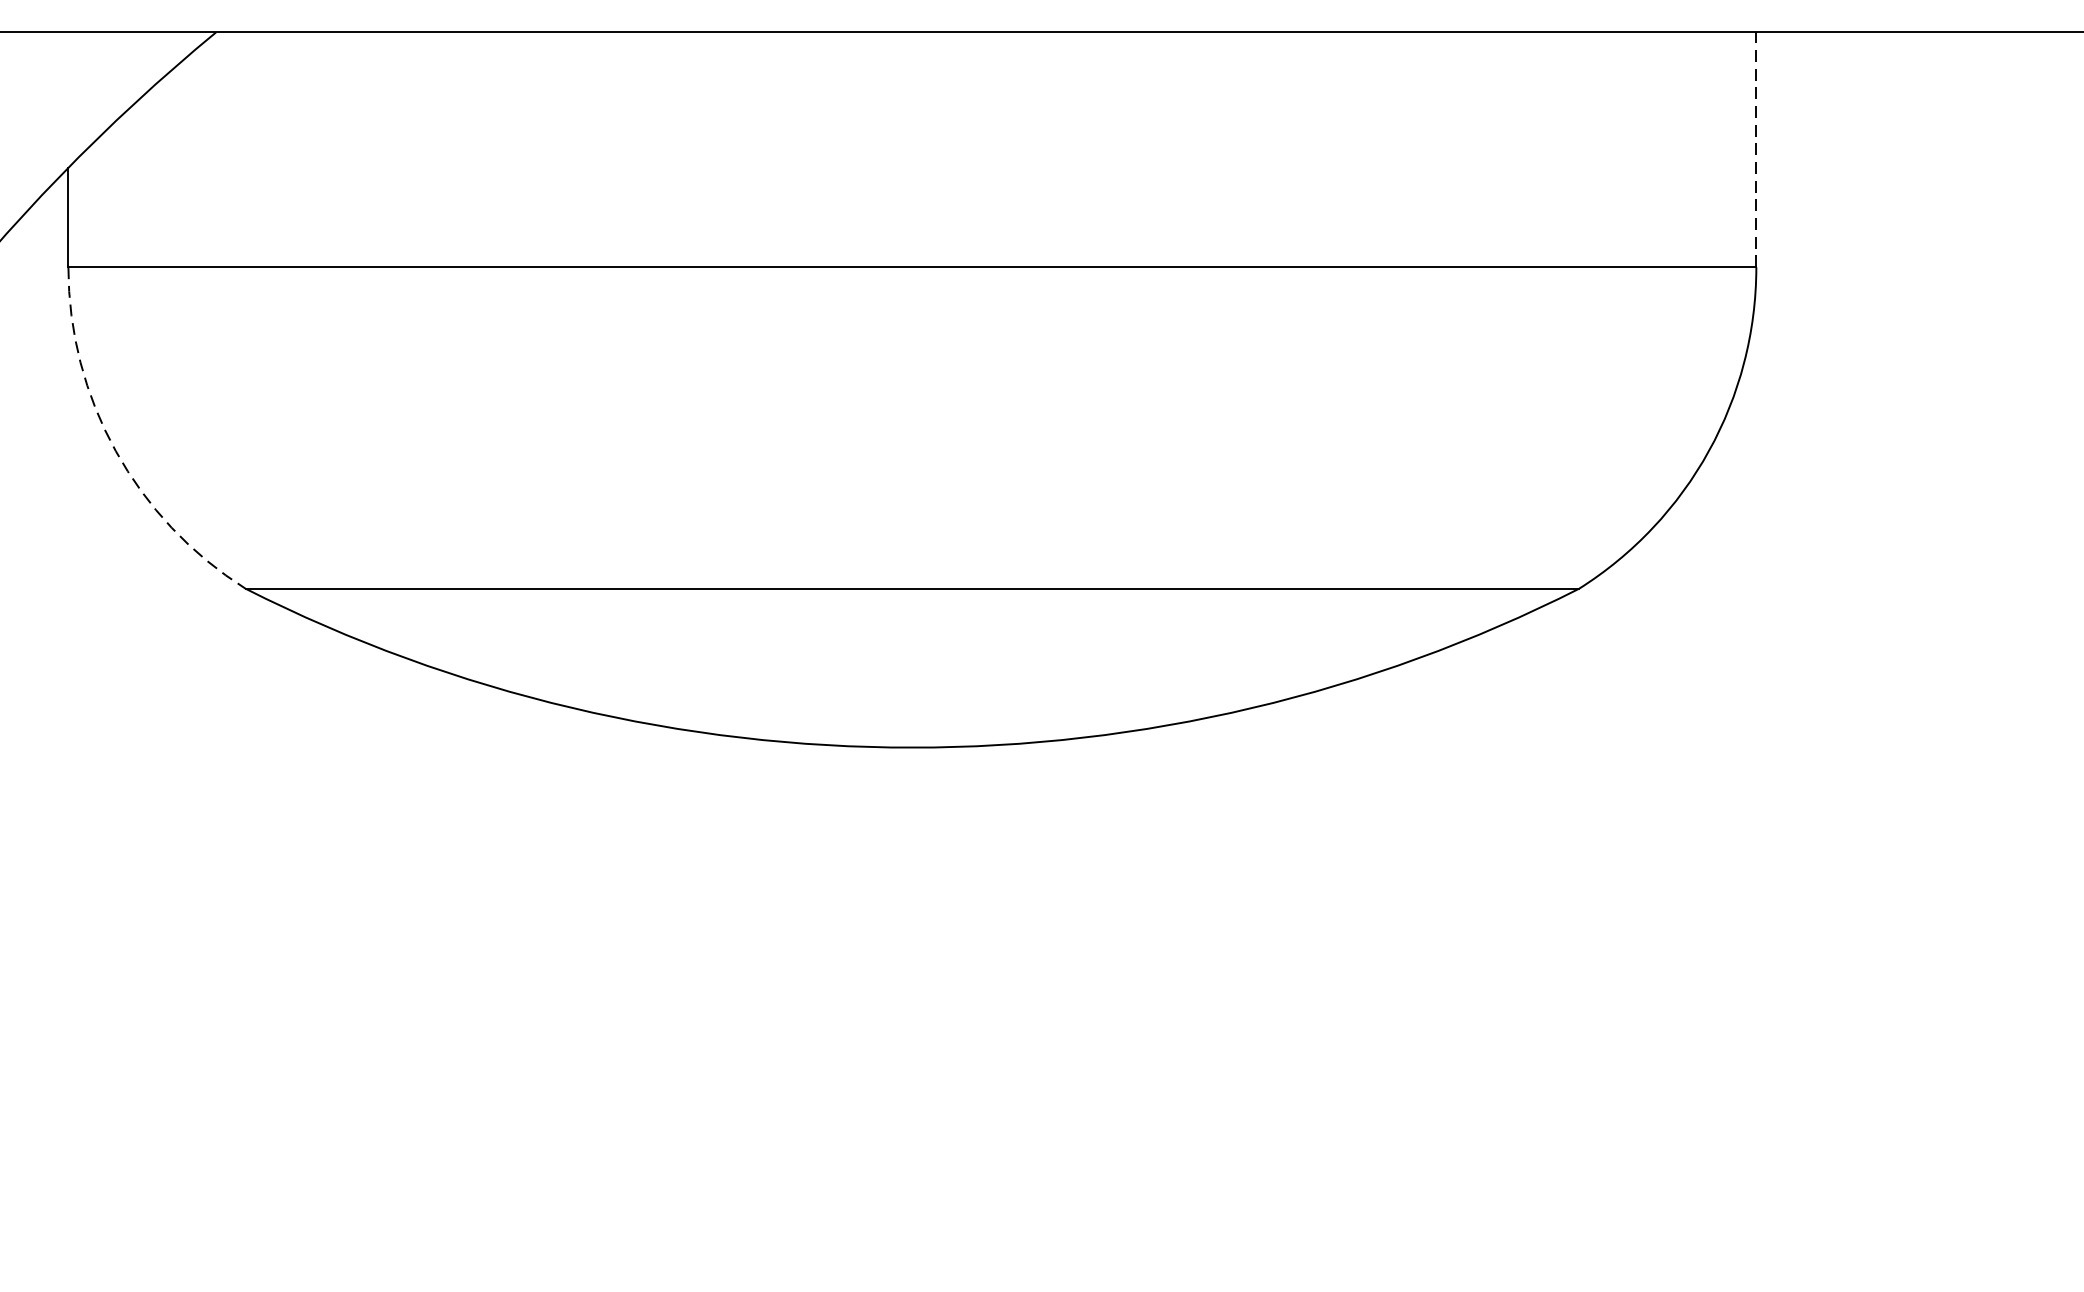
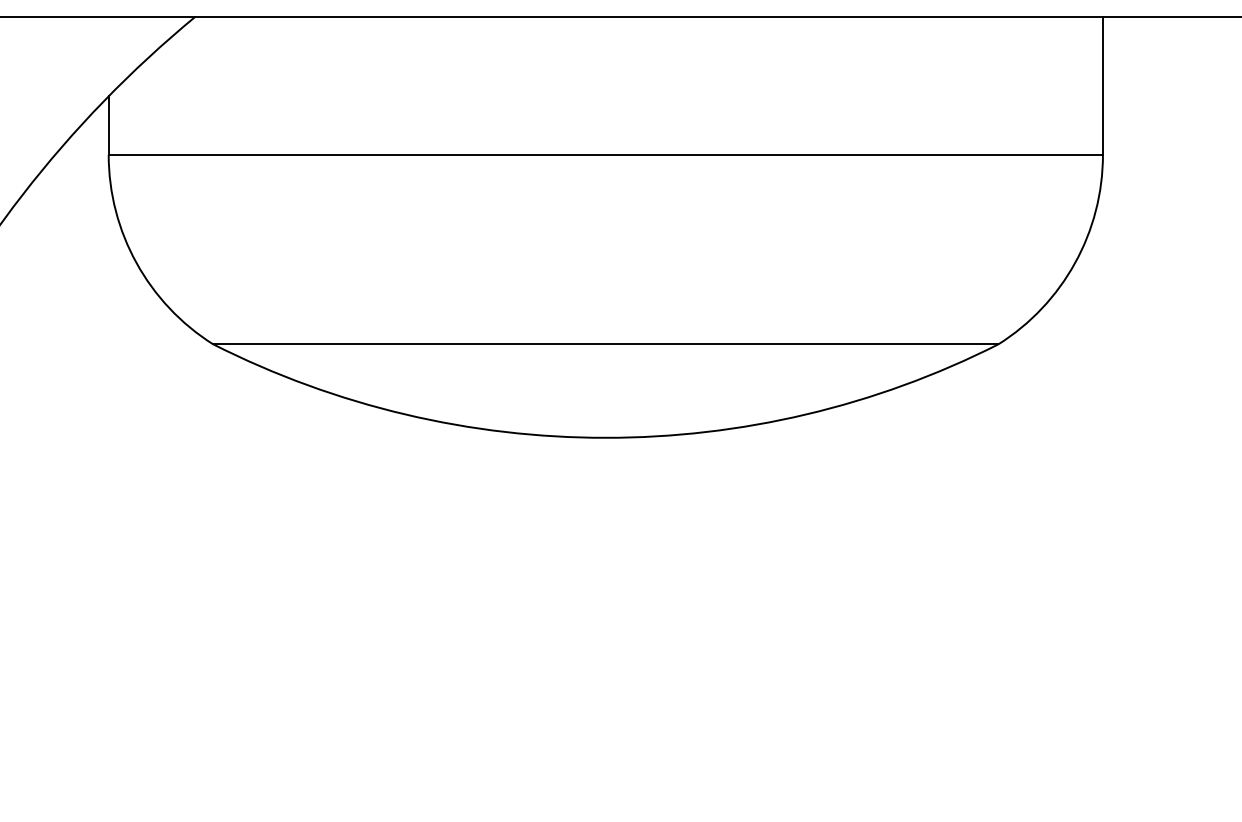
line: (1755, 149) -> (1102, 85), dashed -> solid
arc: (115, 451) -> (136, 263), dashed -> solid

